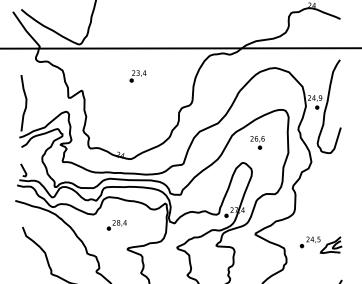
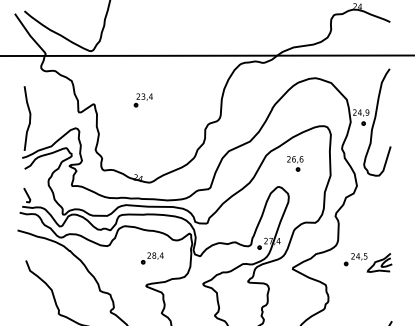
part: (137, 76) -> (142, 100), moved
part: (116, 225) -> (151, 258), moved
part: (320, 244) -> (367, 262), moved

